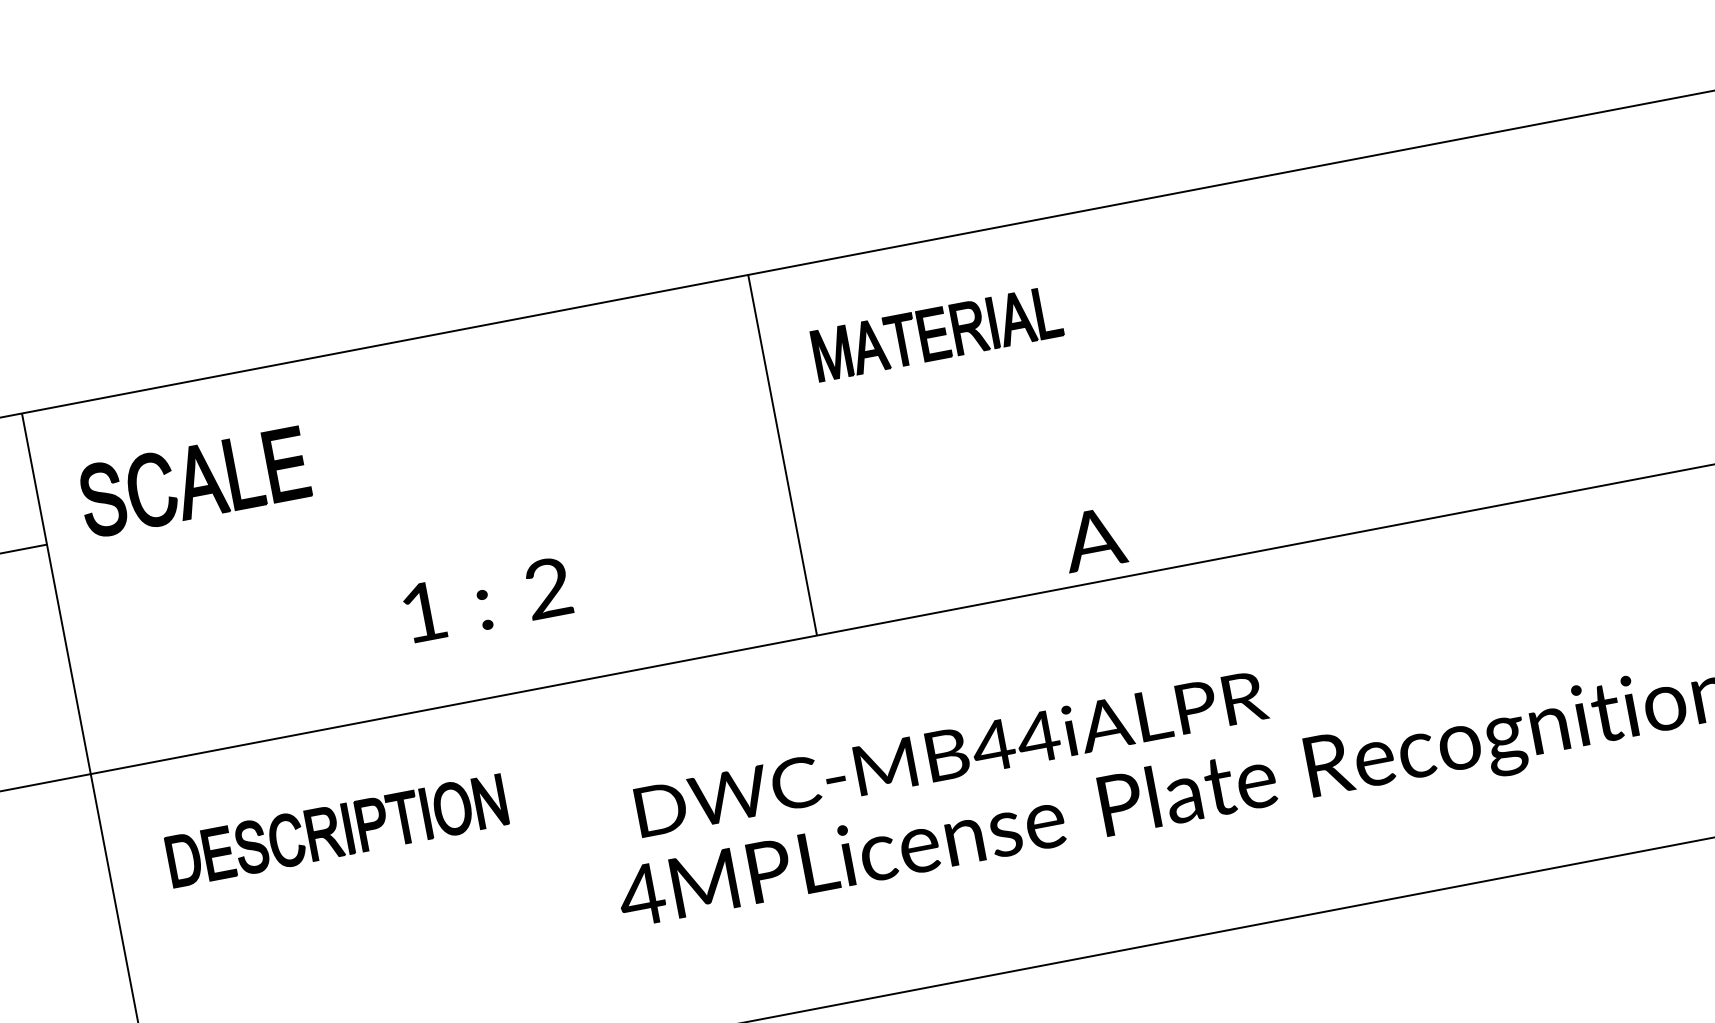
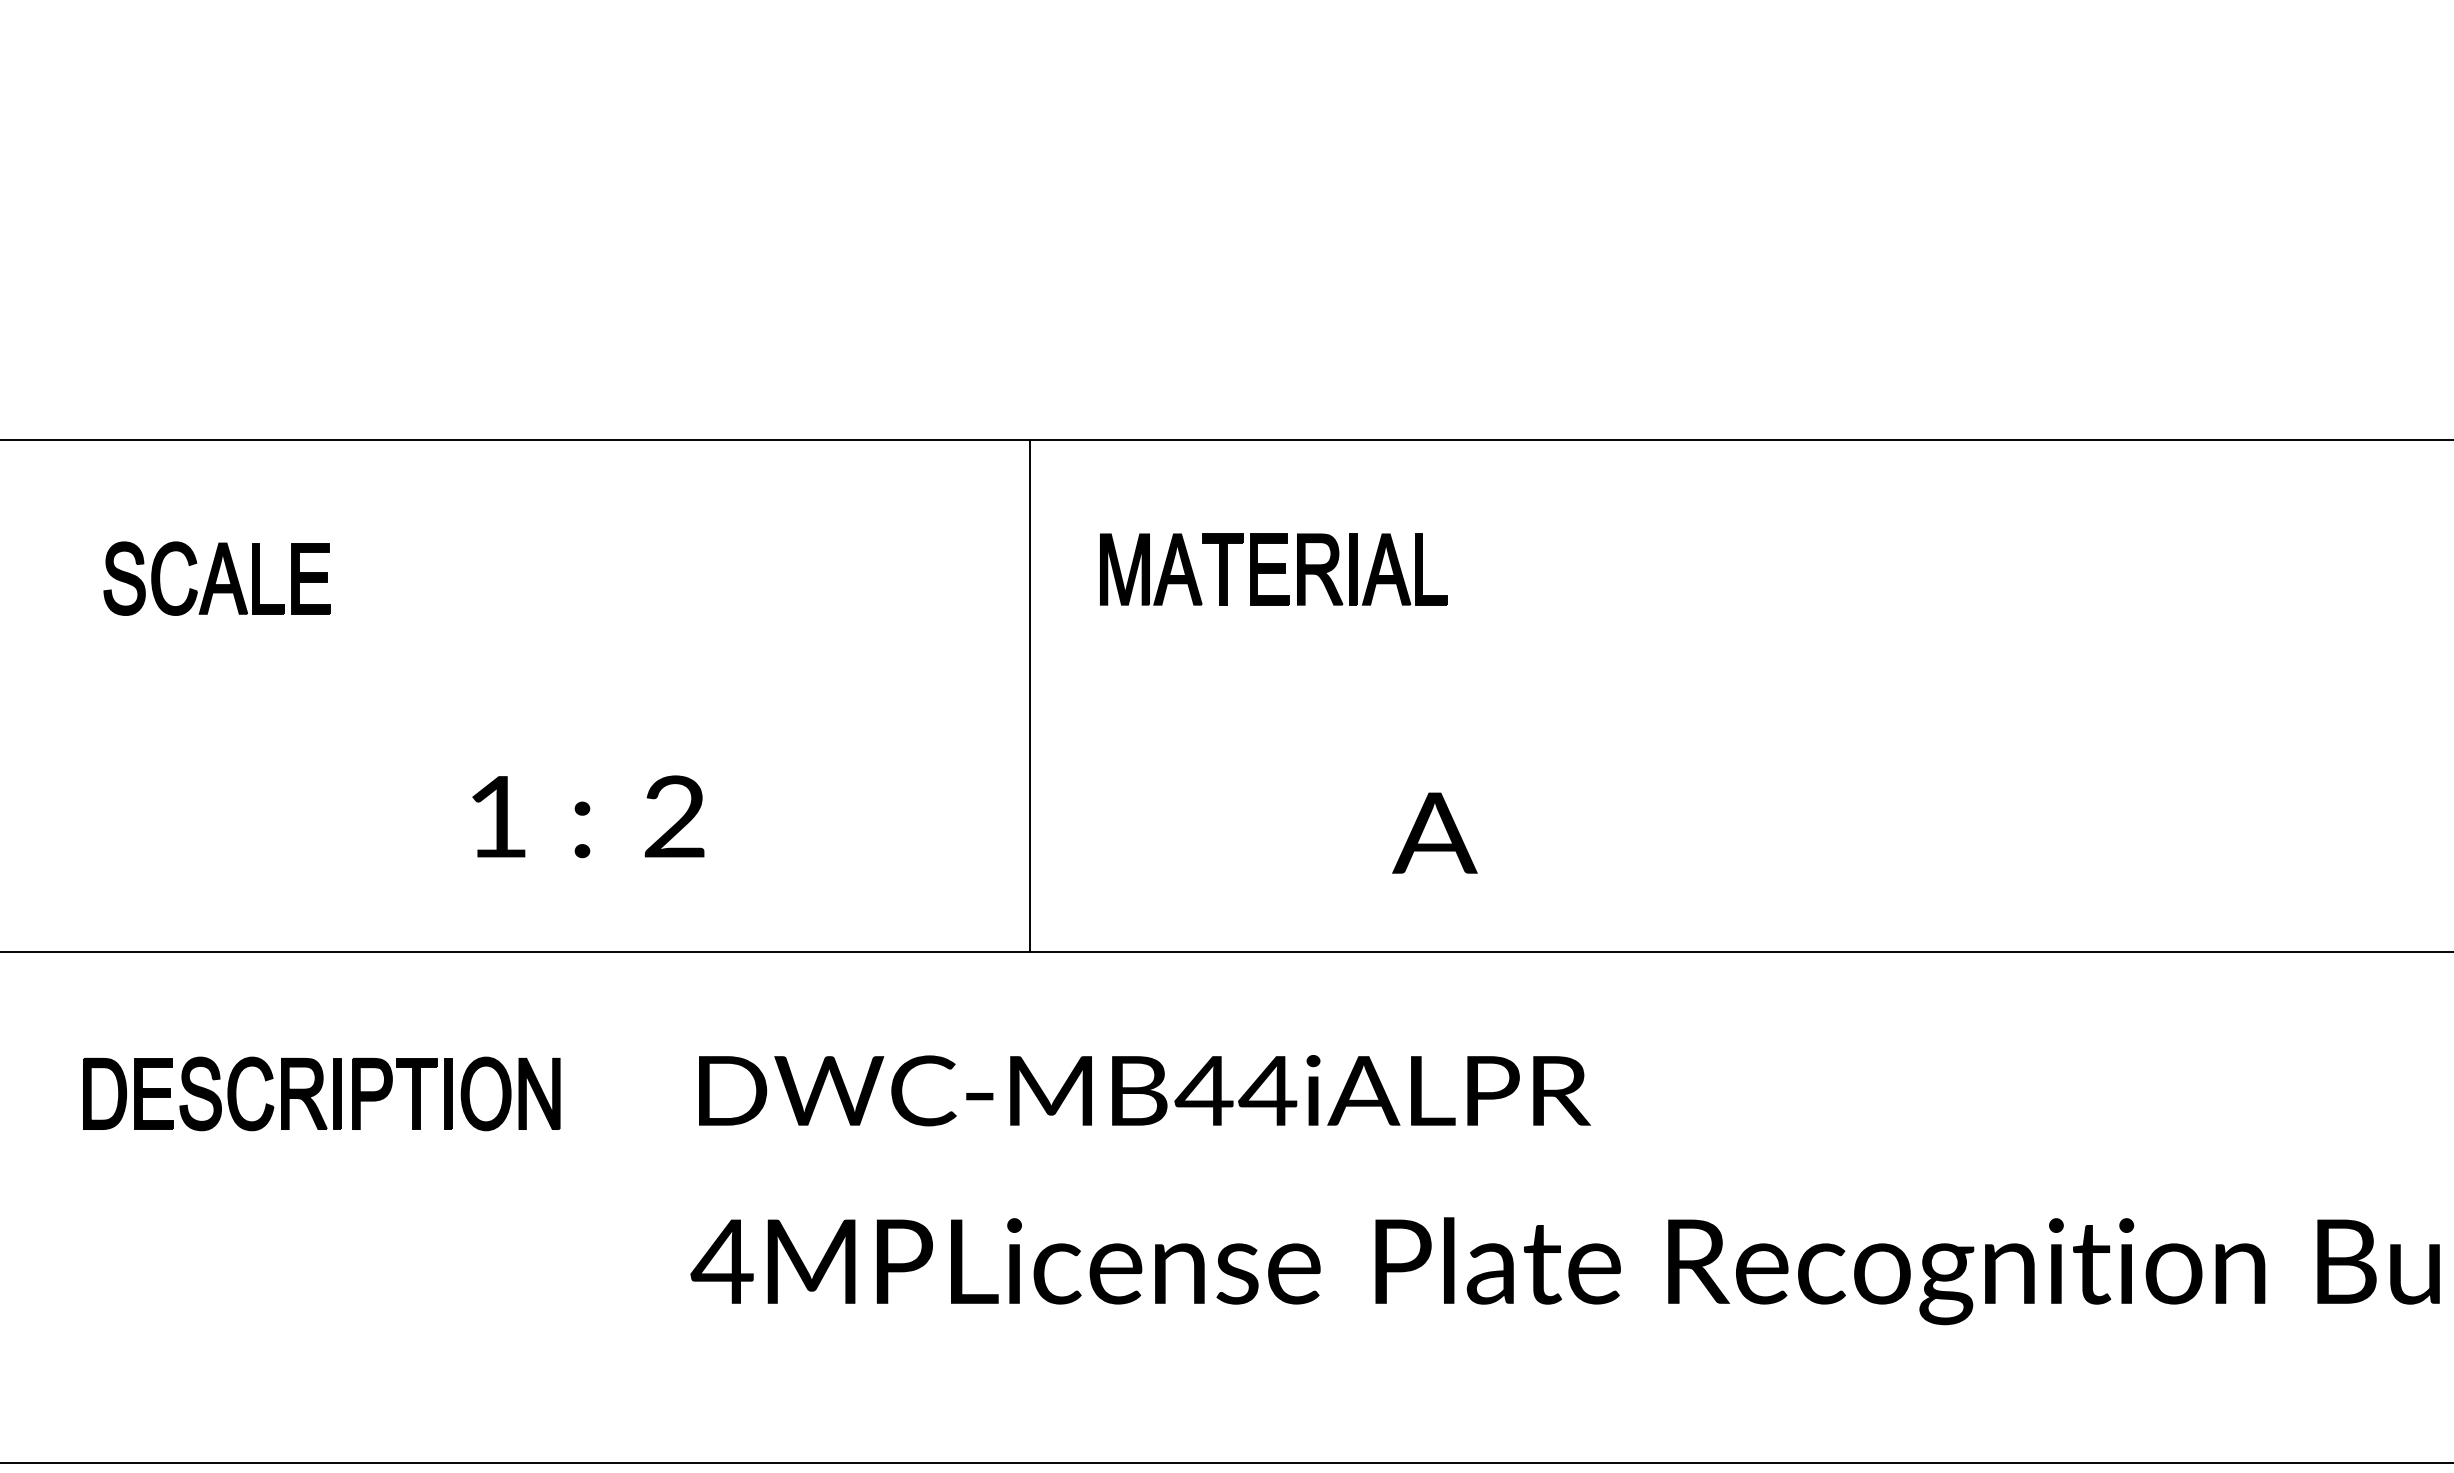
part: (193, 482) -> (216, 578), size x0.71
text: (1093, 538) -> (1434, 832), moved
text: (951, 753) -> (1144, 1090), moved

